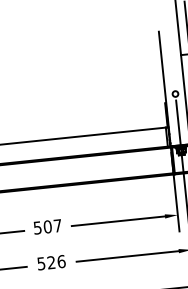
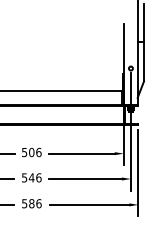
text: (57, 225) -> (38, 152), 507 -> 506
text: (51, 262) -> (31, 177), 526 -> 546

